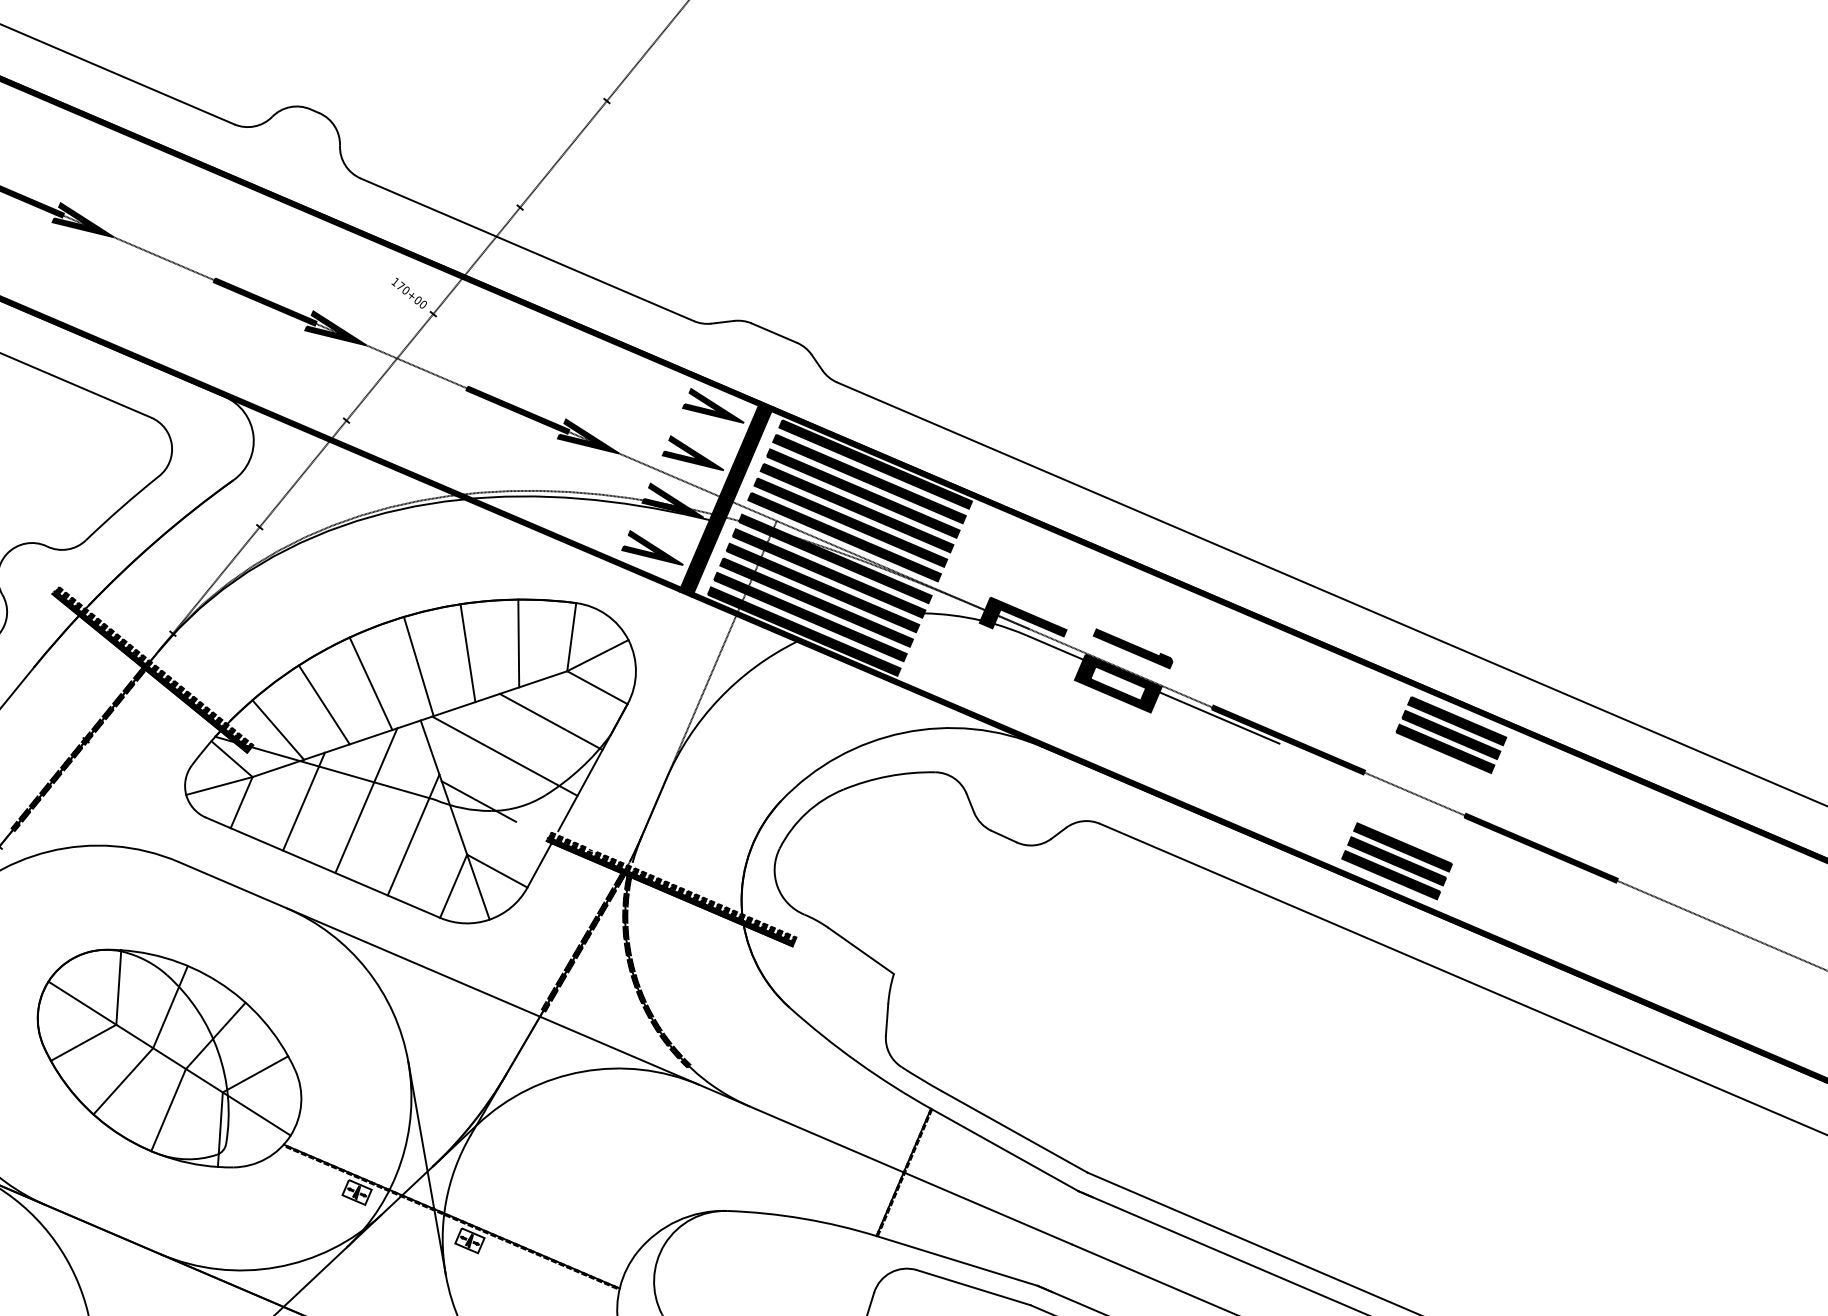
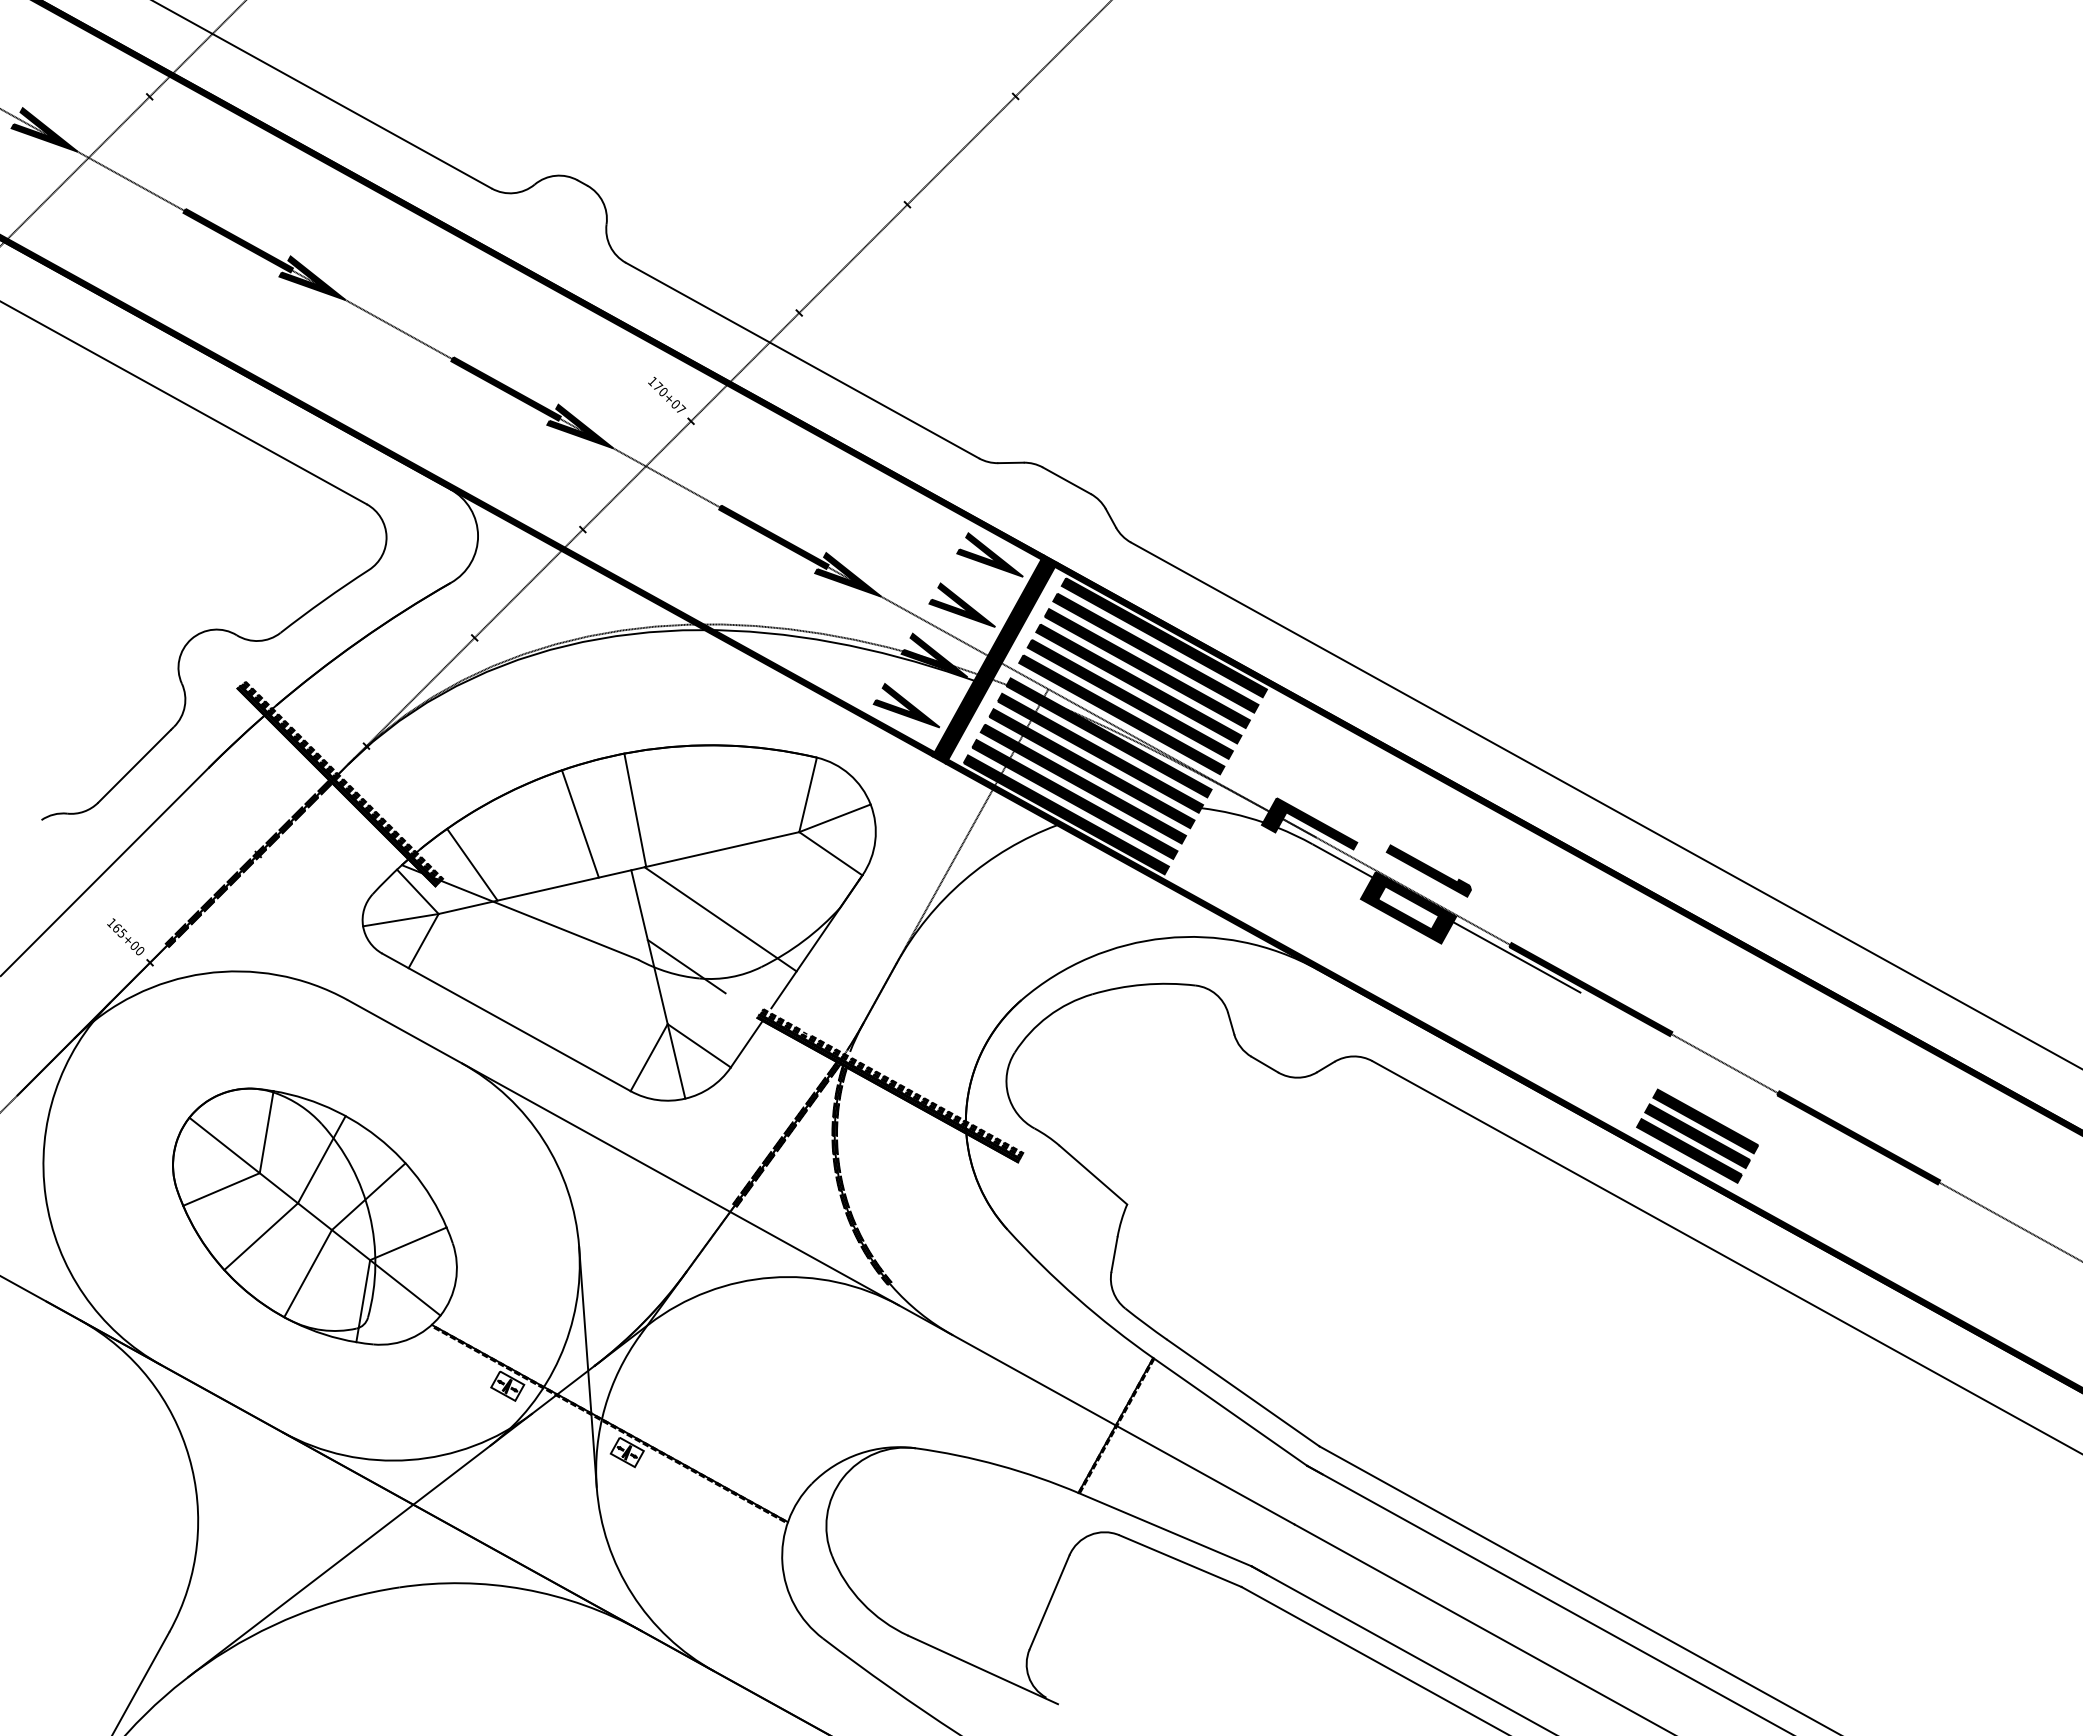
text: (423, 303) -> (681, 408), 170+00 -> 170+07
line: (518, 643) -> (748, 795), removed
line: (468, 652) -> (691, 800), removed
line: (324, 704) -> (526, 841), removed
line: (550, 721) -> (775, 886), removed
part: (1450, 735) -> (1771, 1002), removed
line: (365, 800) -> (561, 952), removed
line: (303, 801) -> (492, 946), removed
line: (413, 835) -> (610, 996), removed

